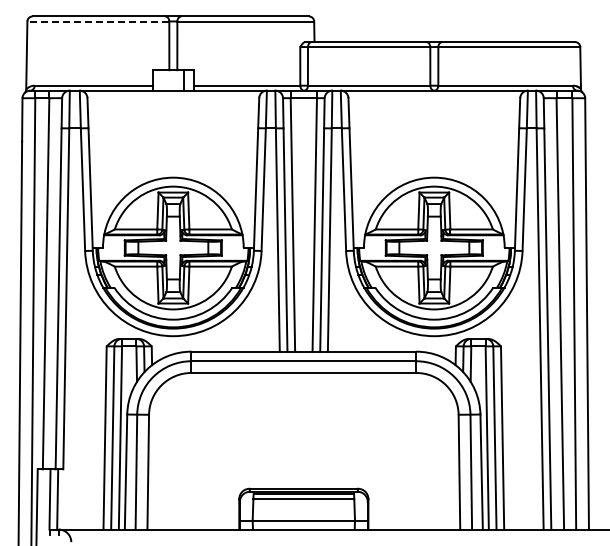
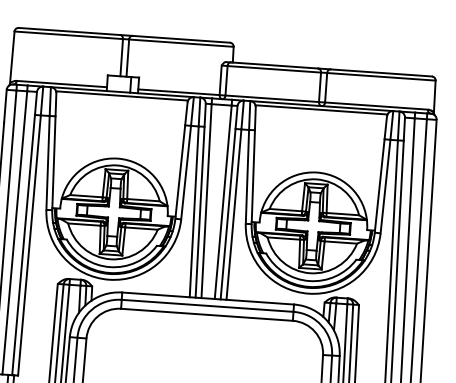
line: (98, 21) -> (68, 35), dashed -> solid
line: (172, 95) -> (121, 95), added
line: (433, 95) -> (320, 109), added

